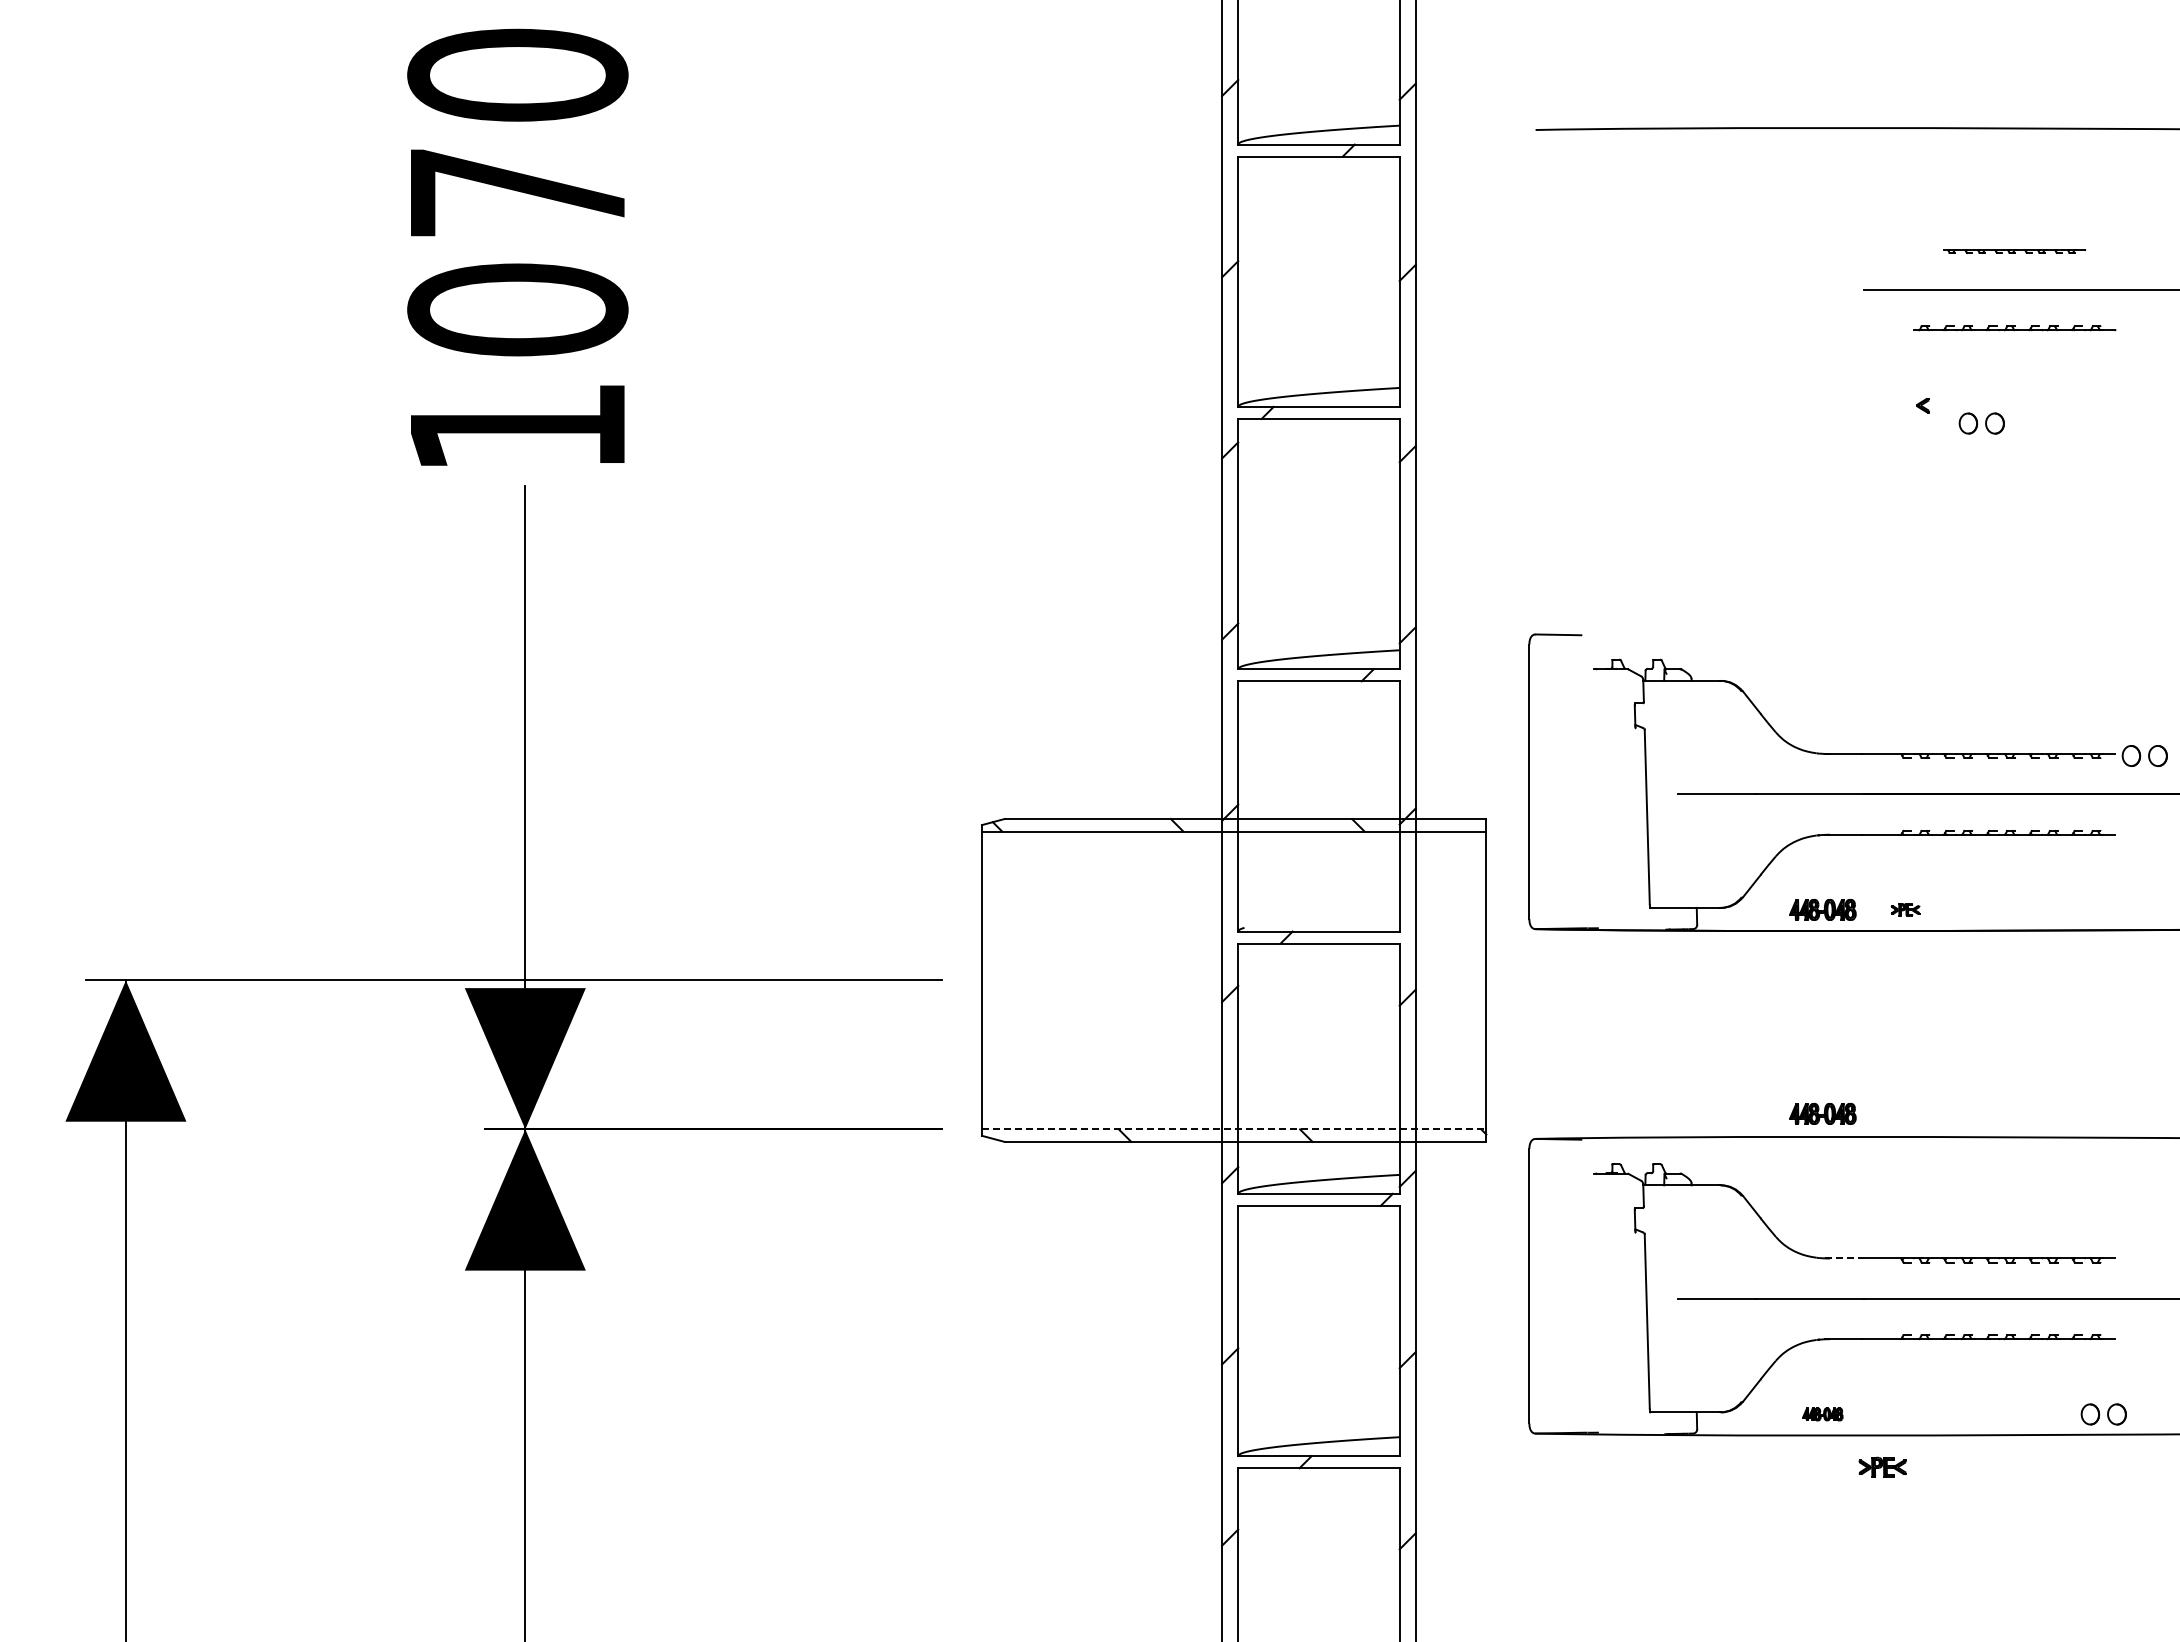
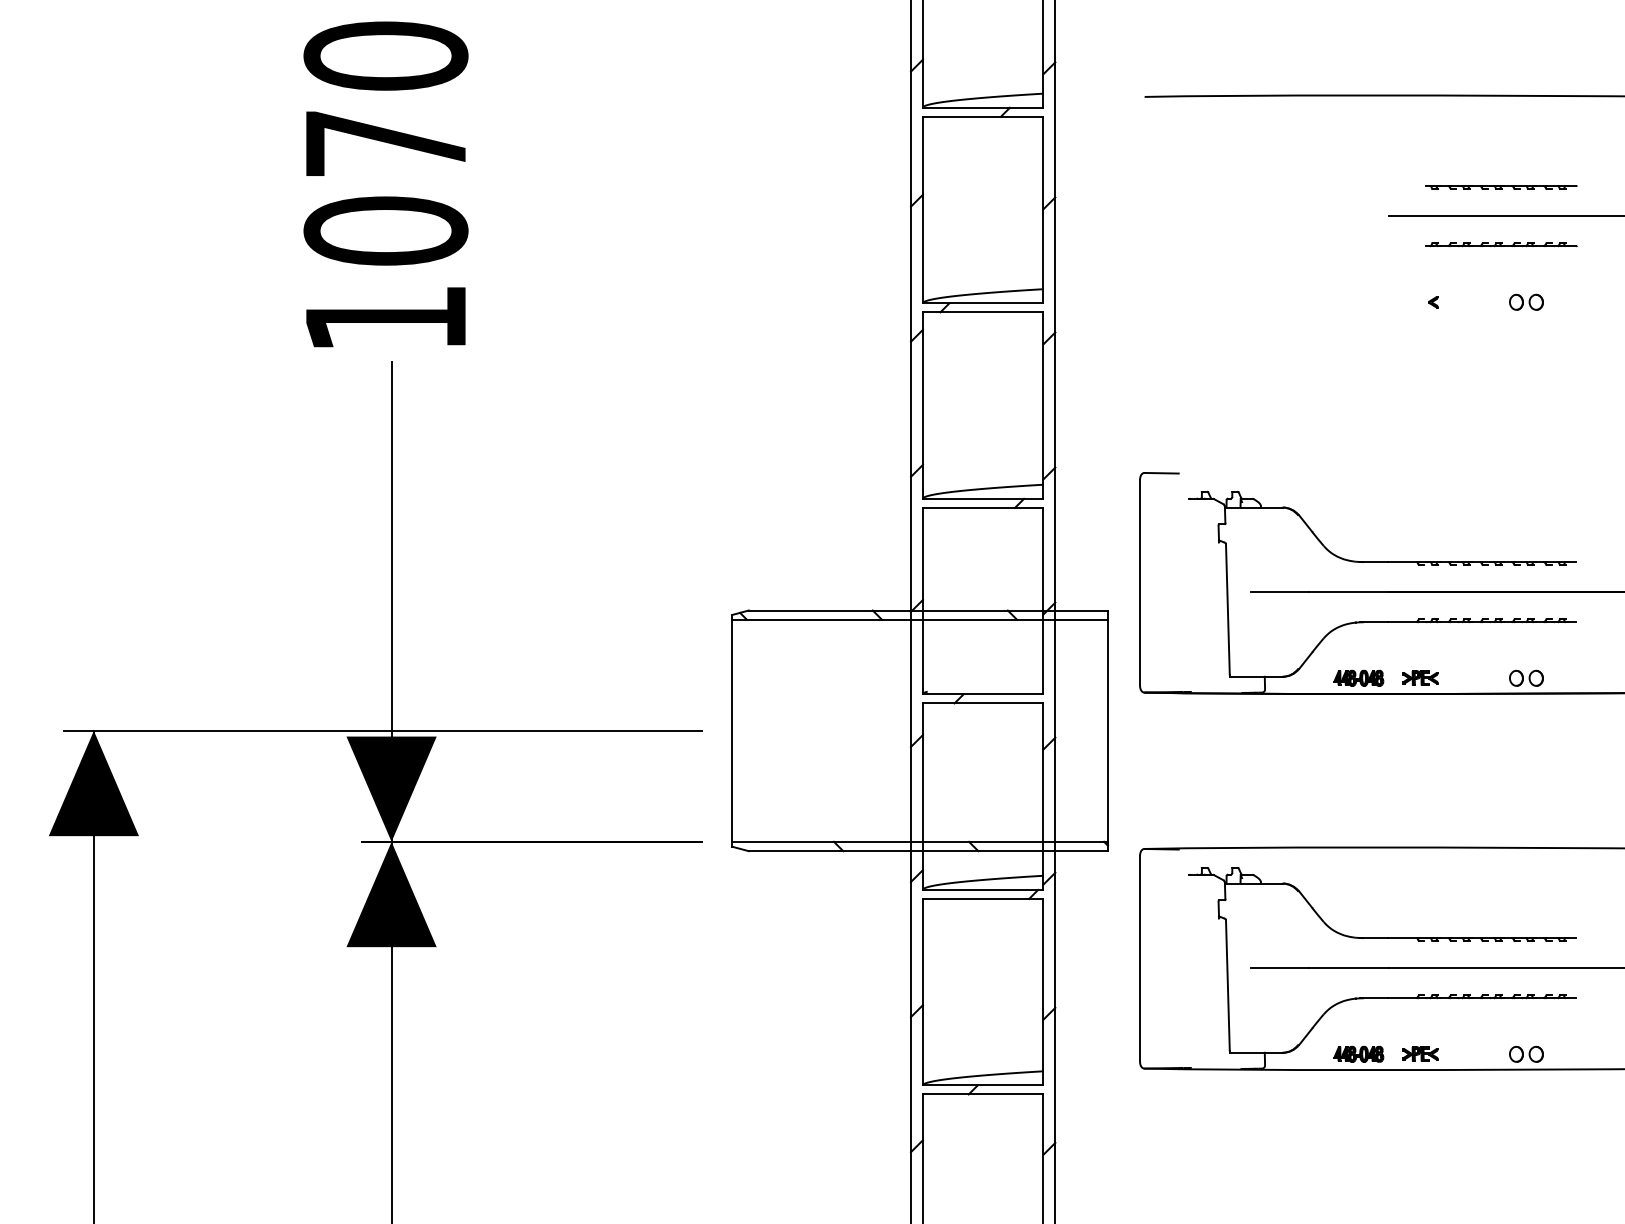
part: (2014, 251) -> (1501, 187), size x1.43
part: (1981, 423) -> (1526, 302), moved
part: (2144, 755) -> (1526, 677), moved
part: (1905, 909) -> (1420, 677), size x1.67
part: (1822, 1113) -> (1358, 830), removed
line: (1234, 1129) -> (920, 841), dashed -> solid
line: (1843, 1258) -> (1374, 938), dashed -> solid
part: (1822, 1414) -> (1358, 1054), size x1.67
part: (2103, 1414) -> (1526, 1054), moved
part: (1882, 1466) -> (1420, 1053), moved

